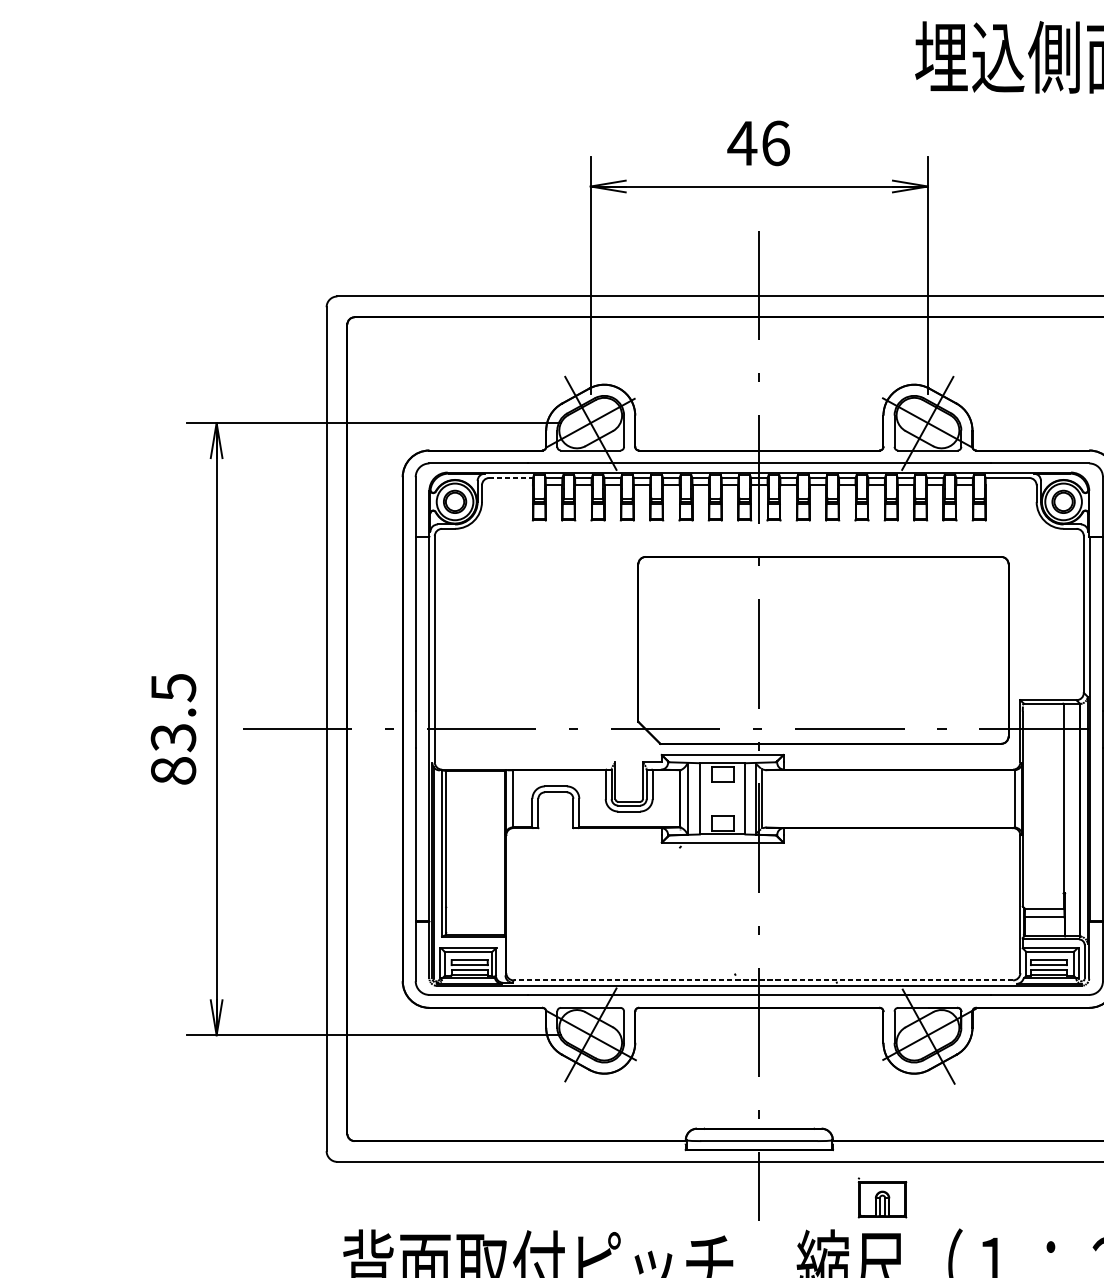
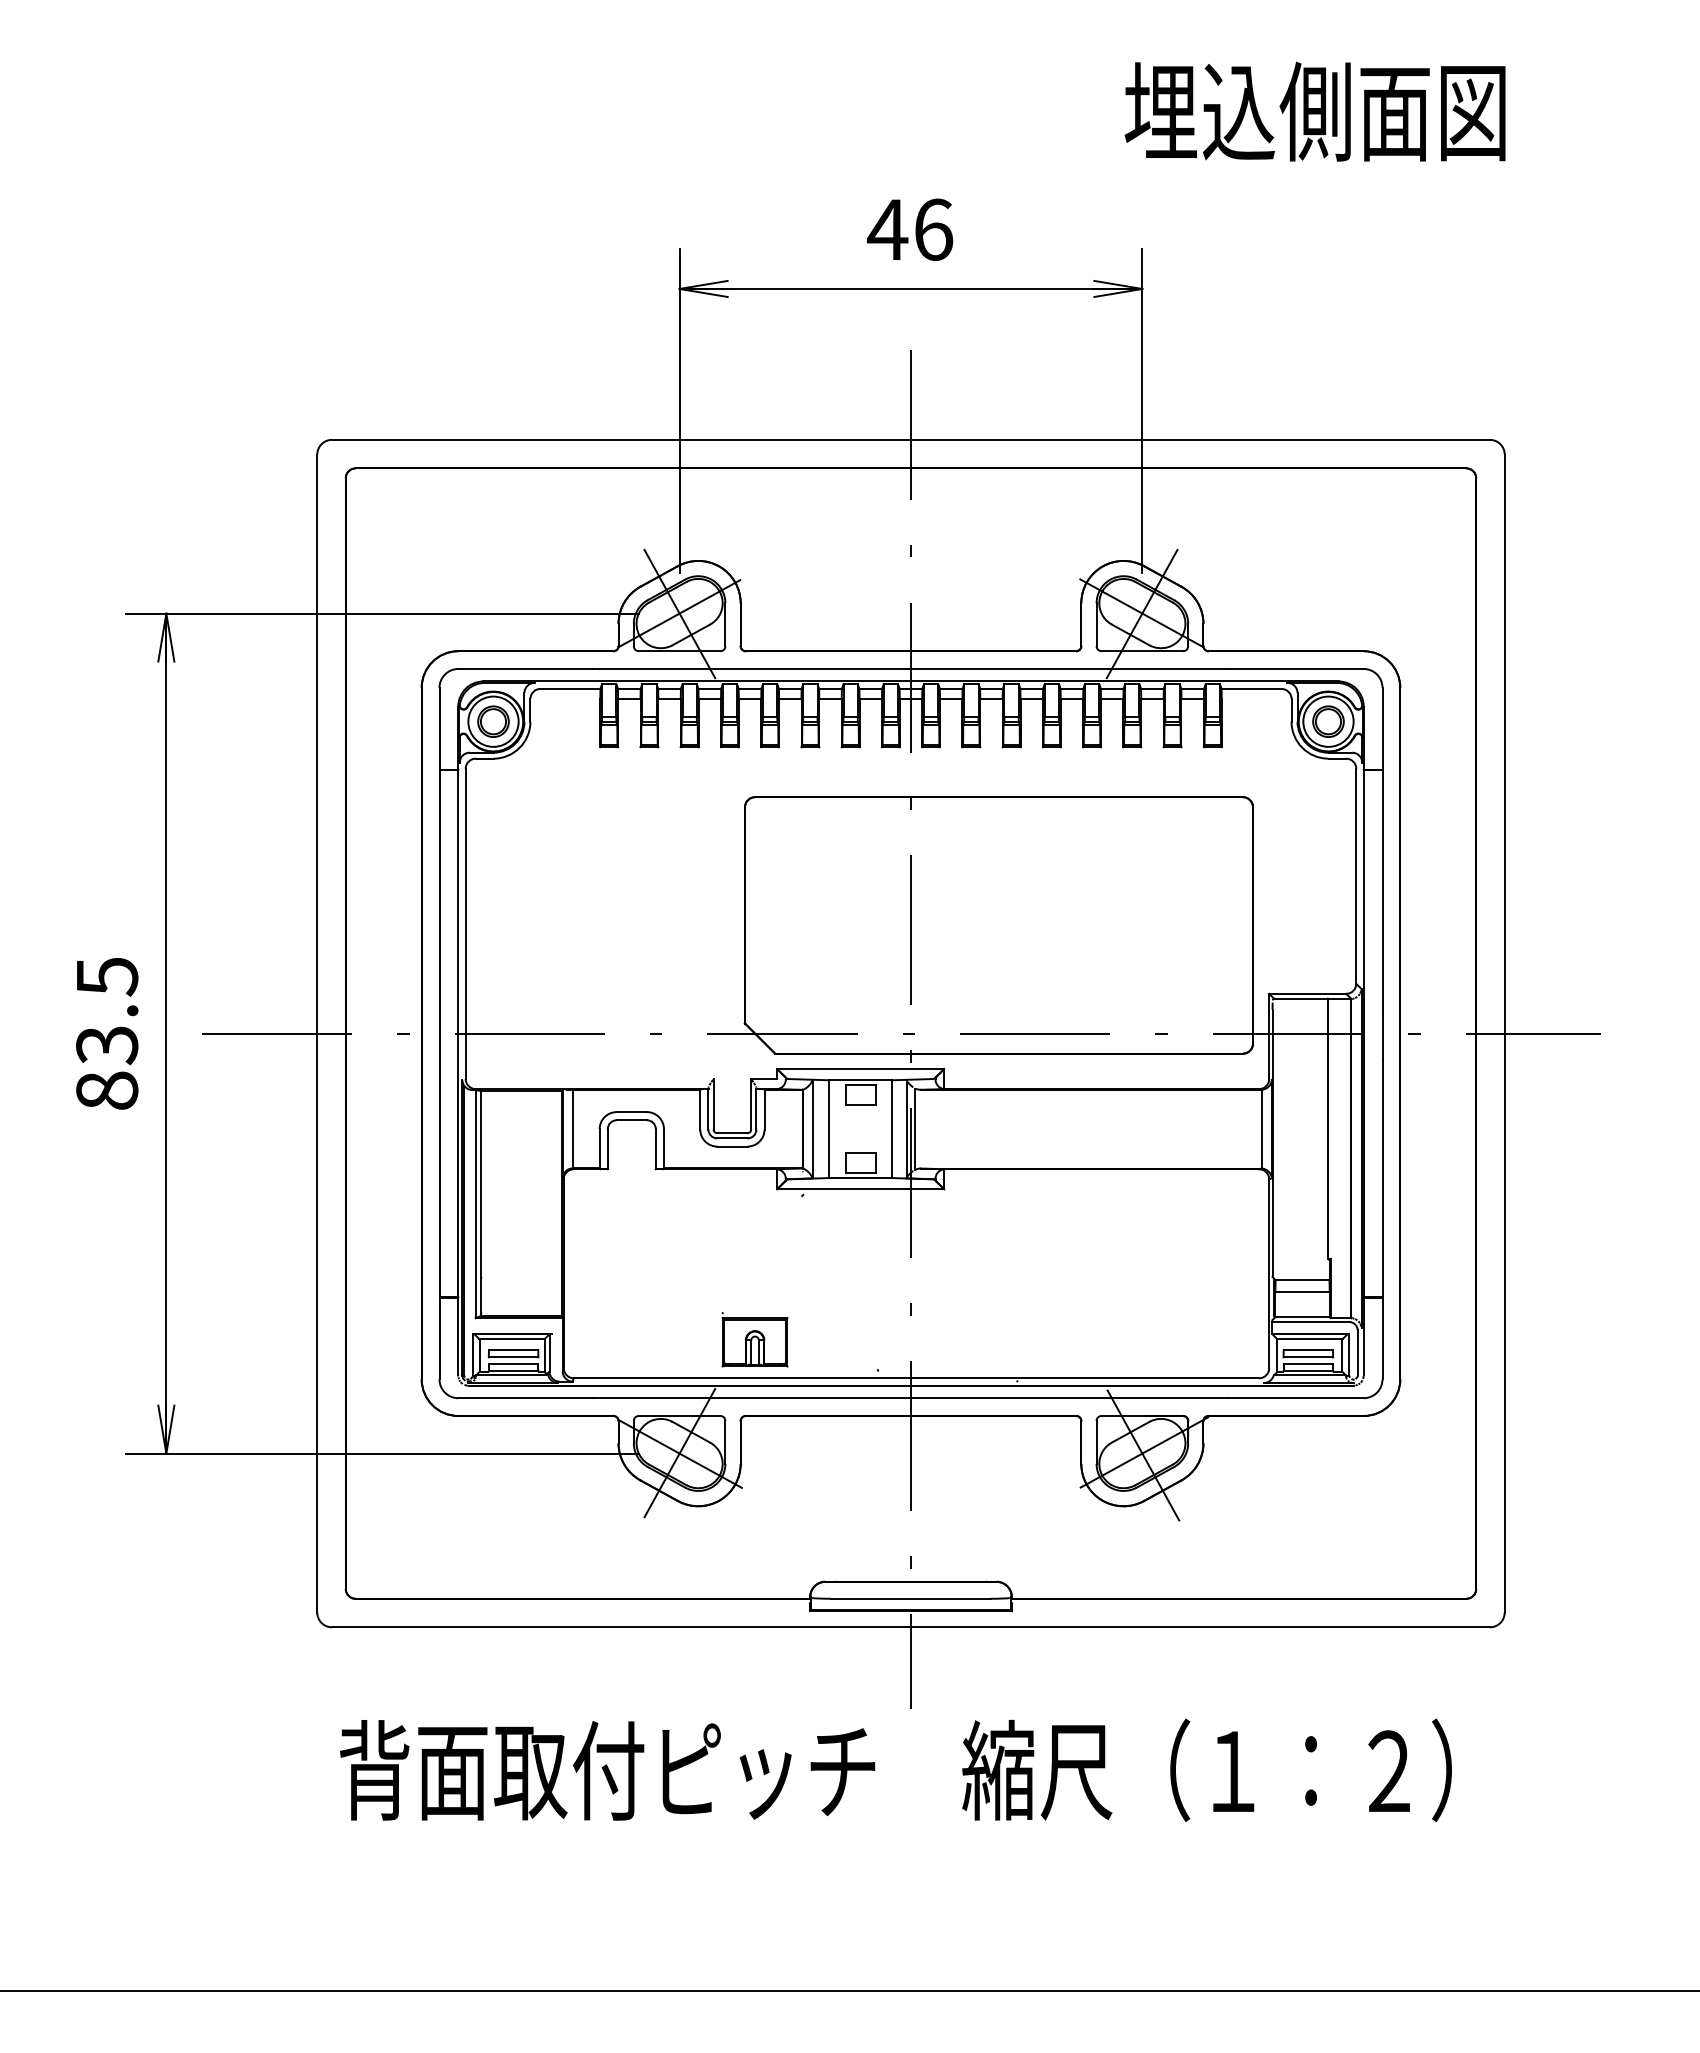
line: (511, 477) -> (570, 688), dashed -> solid
line: (763, 980) -> (916, 1378), dashed -> solid
part: (882, 1197) -> (754, 1339), moved

